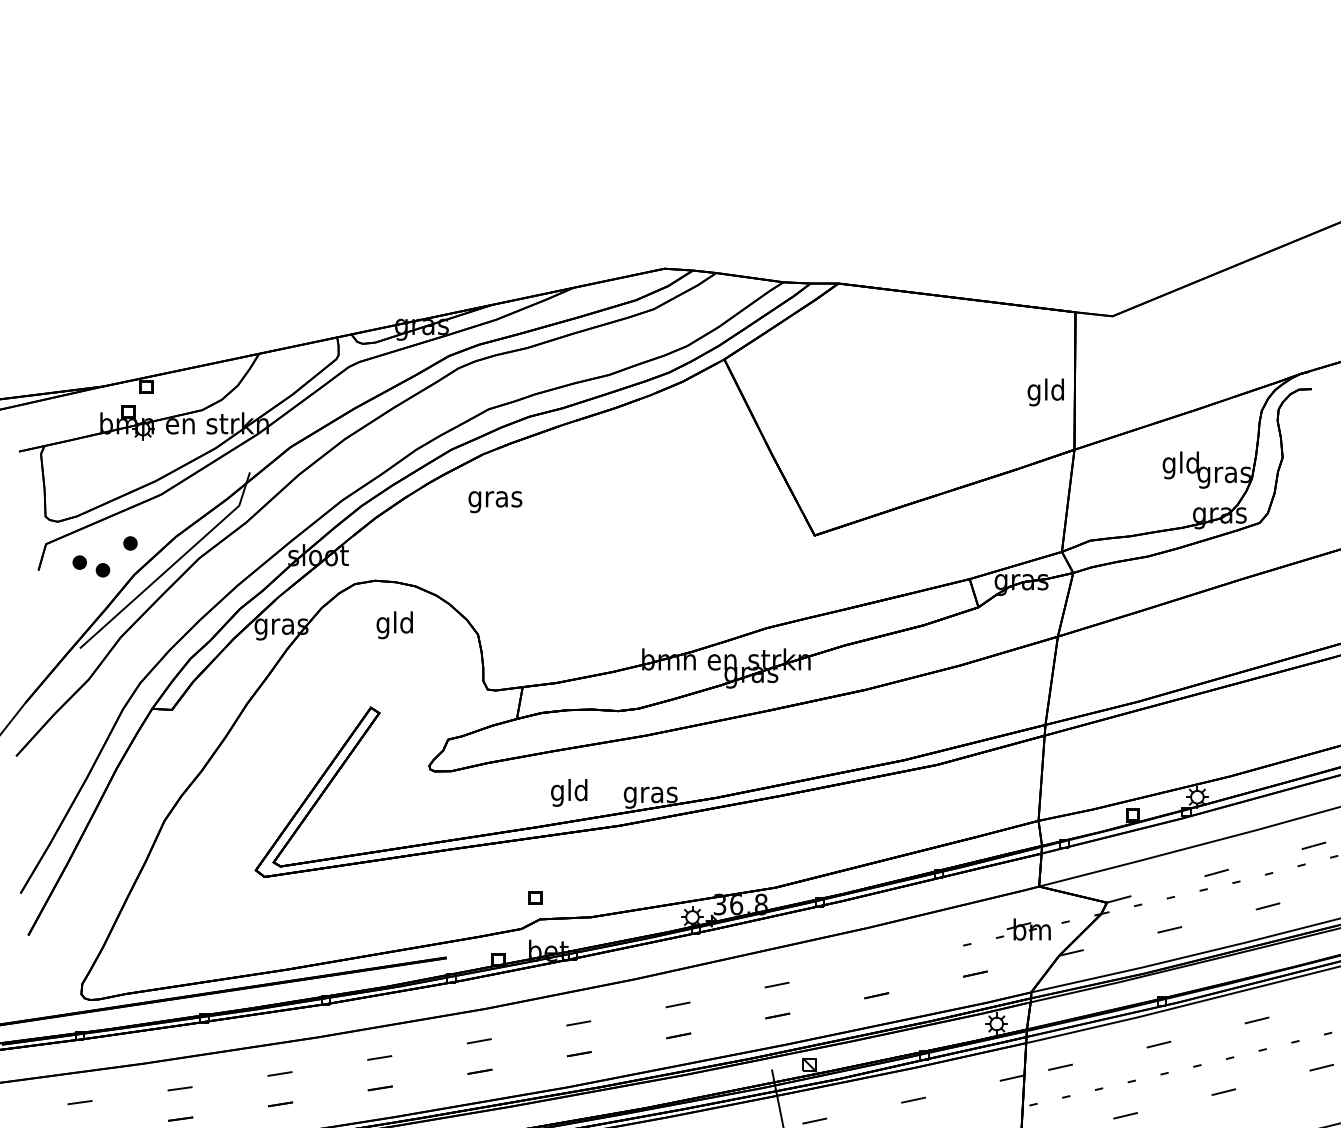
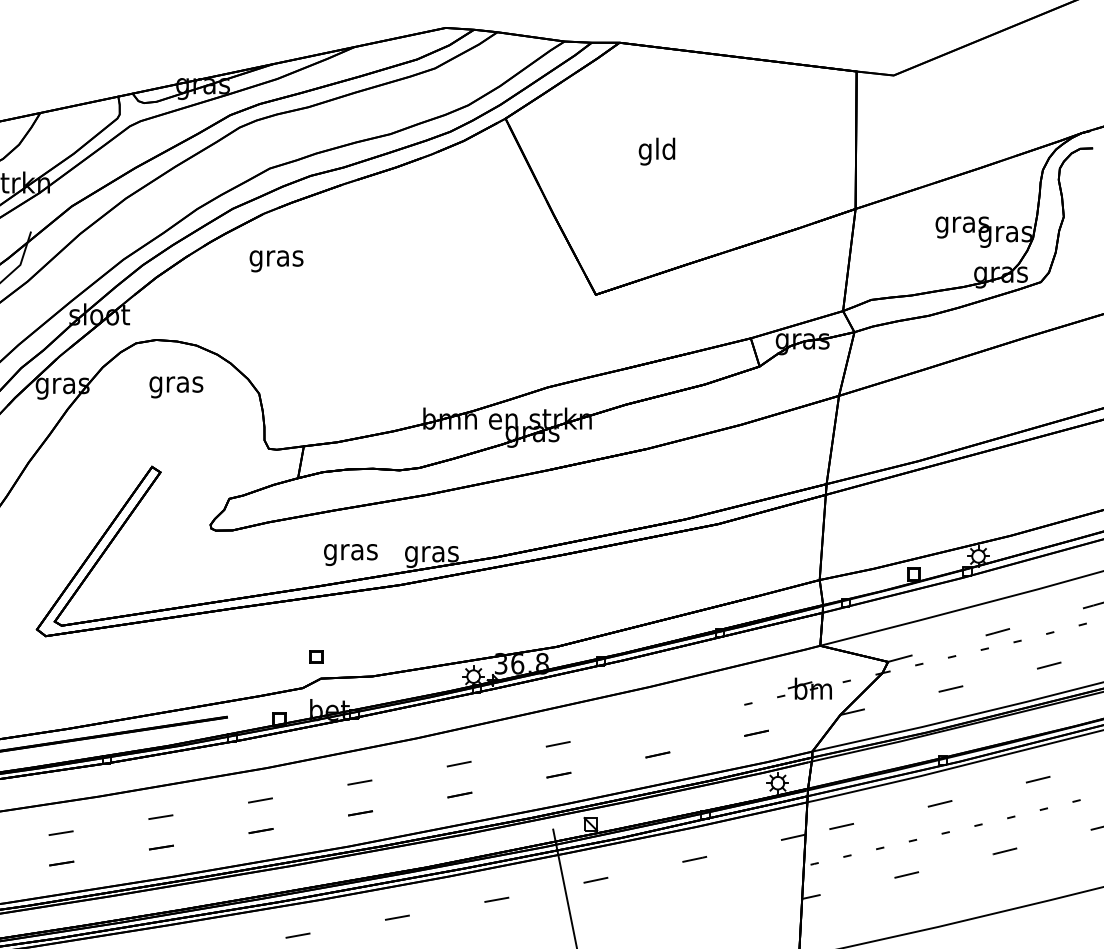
text: (1045, 392) -> (656, 151), moved
text: (1180, 465) -> (961, 224), gld -> gras
text: (395, 625) -> (176, 384), gld -> gras
text: (569, 792) -> (350, 551), gld -> gras

